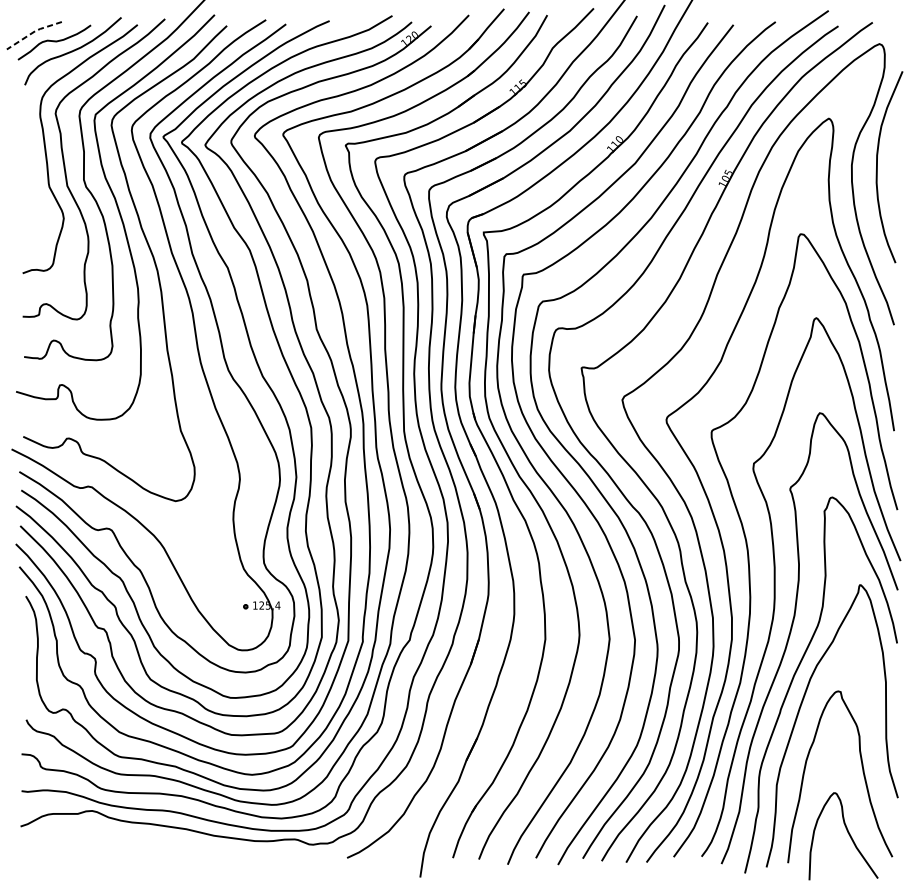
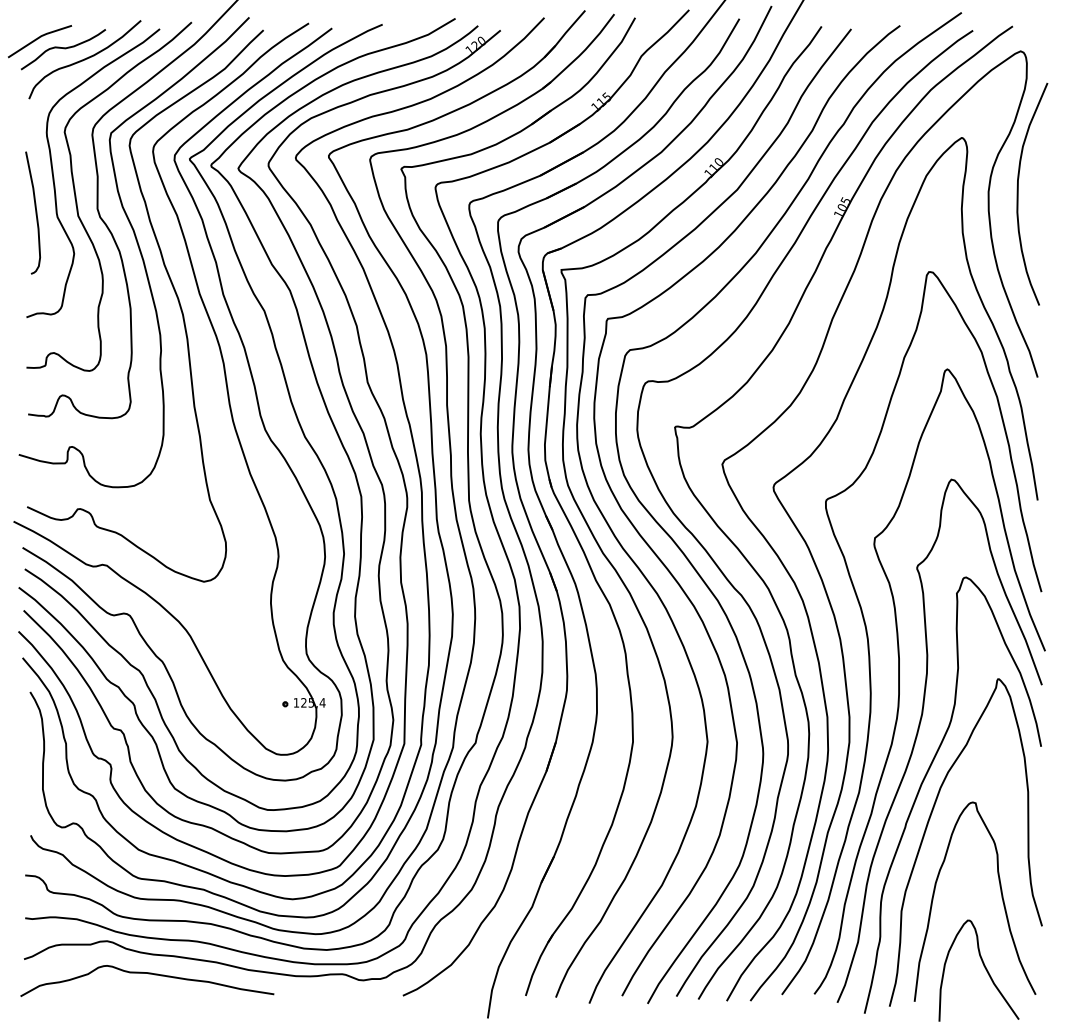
line: (33, 32) -> (38, 37), dashed -> solid
curve: (30, 182) -> (35, 212), added
curve: (127, 839) -> (148, 974), added

